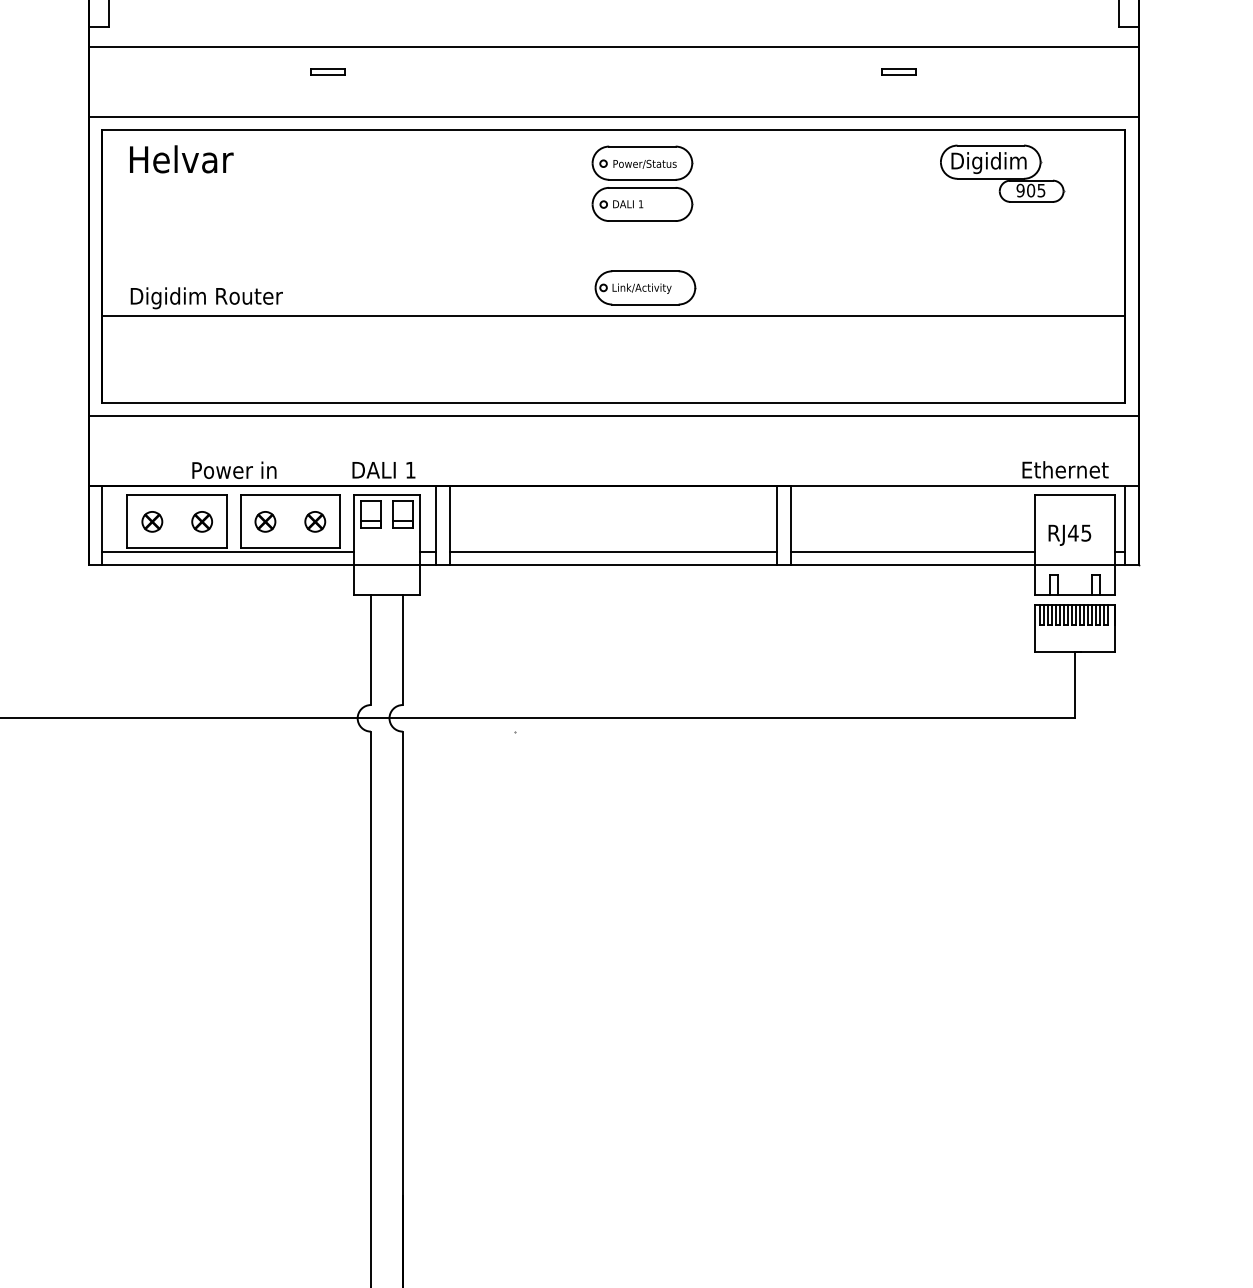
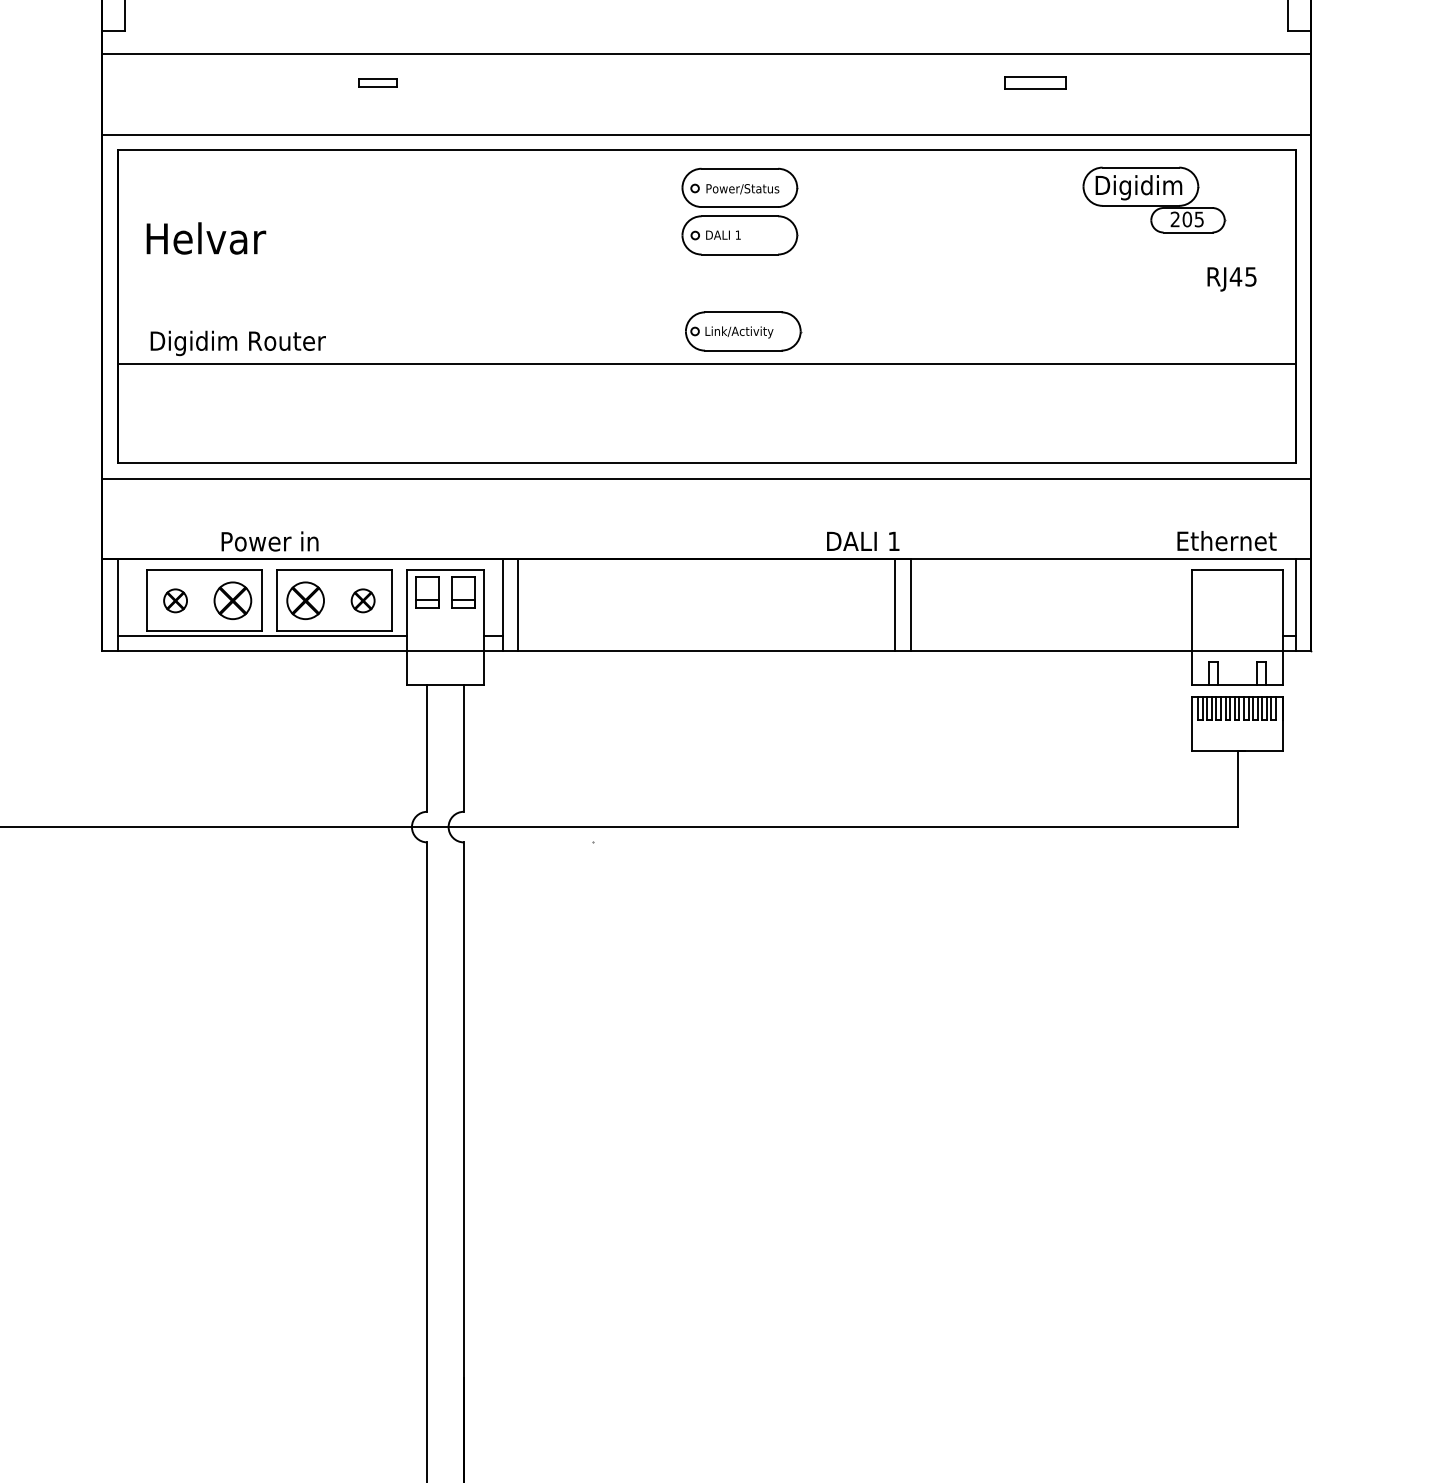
part: (898, 71) -> (1034, 82), size x1.6
text: (181, 159) -> (206, 238), moved
text: (1019, 190) -> (1174, 219), 905 -> 205
text: (384, 469) -> (863, 540), moved
part: (201, 521) -> (232, 600), size x1.6
part: (265, 521) -> (305, 600), size x1.6
text: (1069, 535) -> (1231, 279), moved
line: (613, 551) -> (706, 635), removed
line: (912, 551) -> (1050, 635), removed

